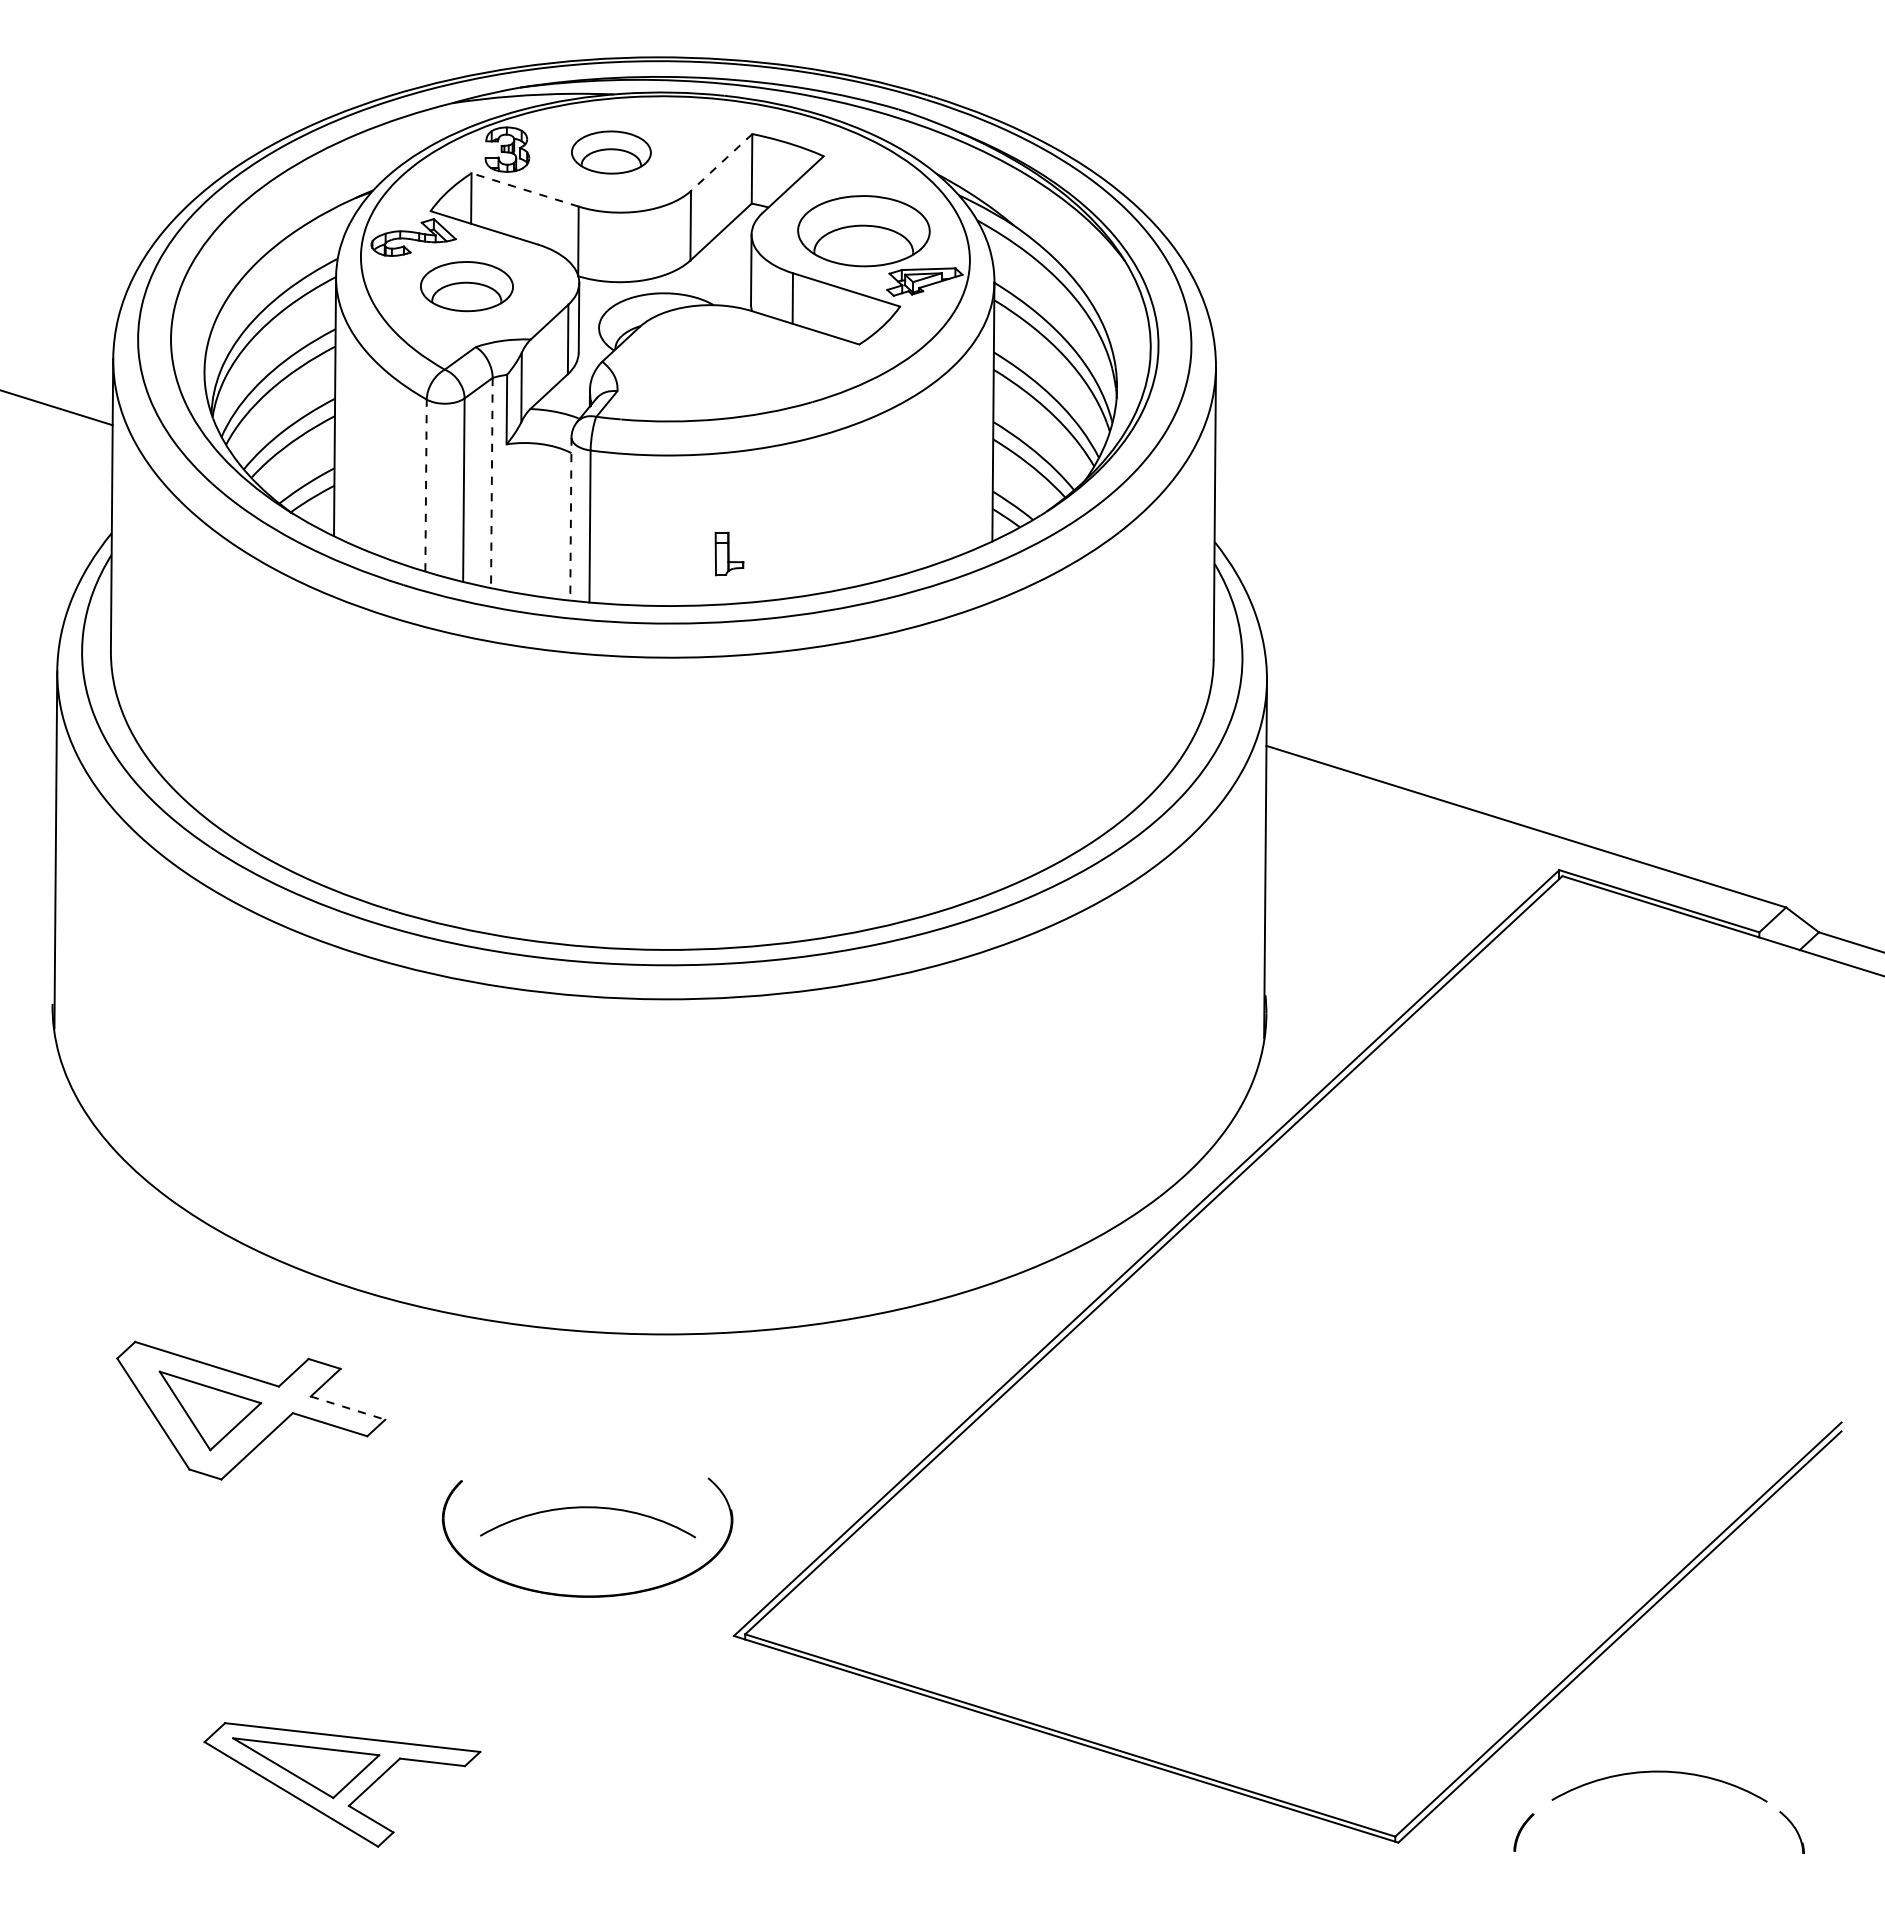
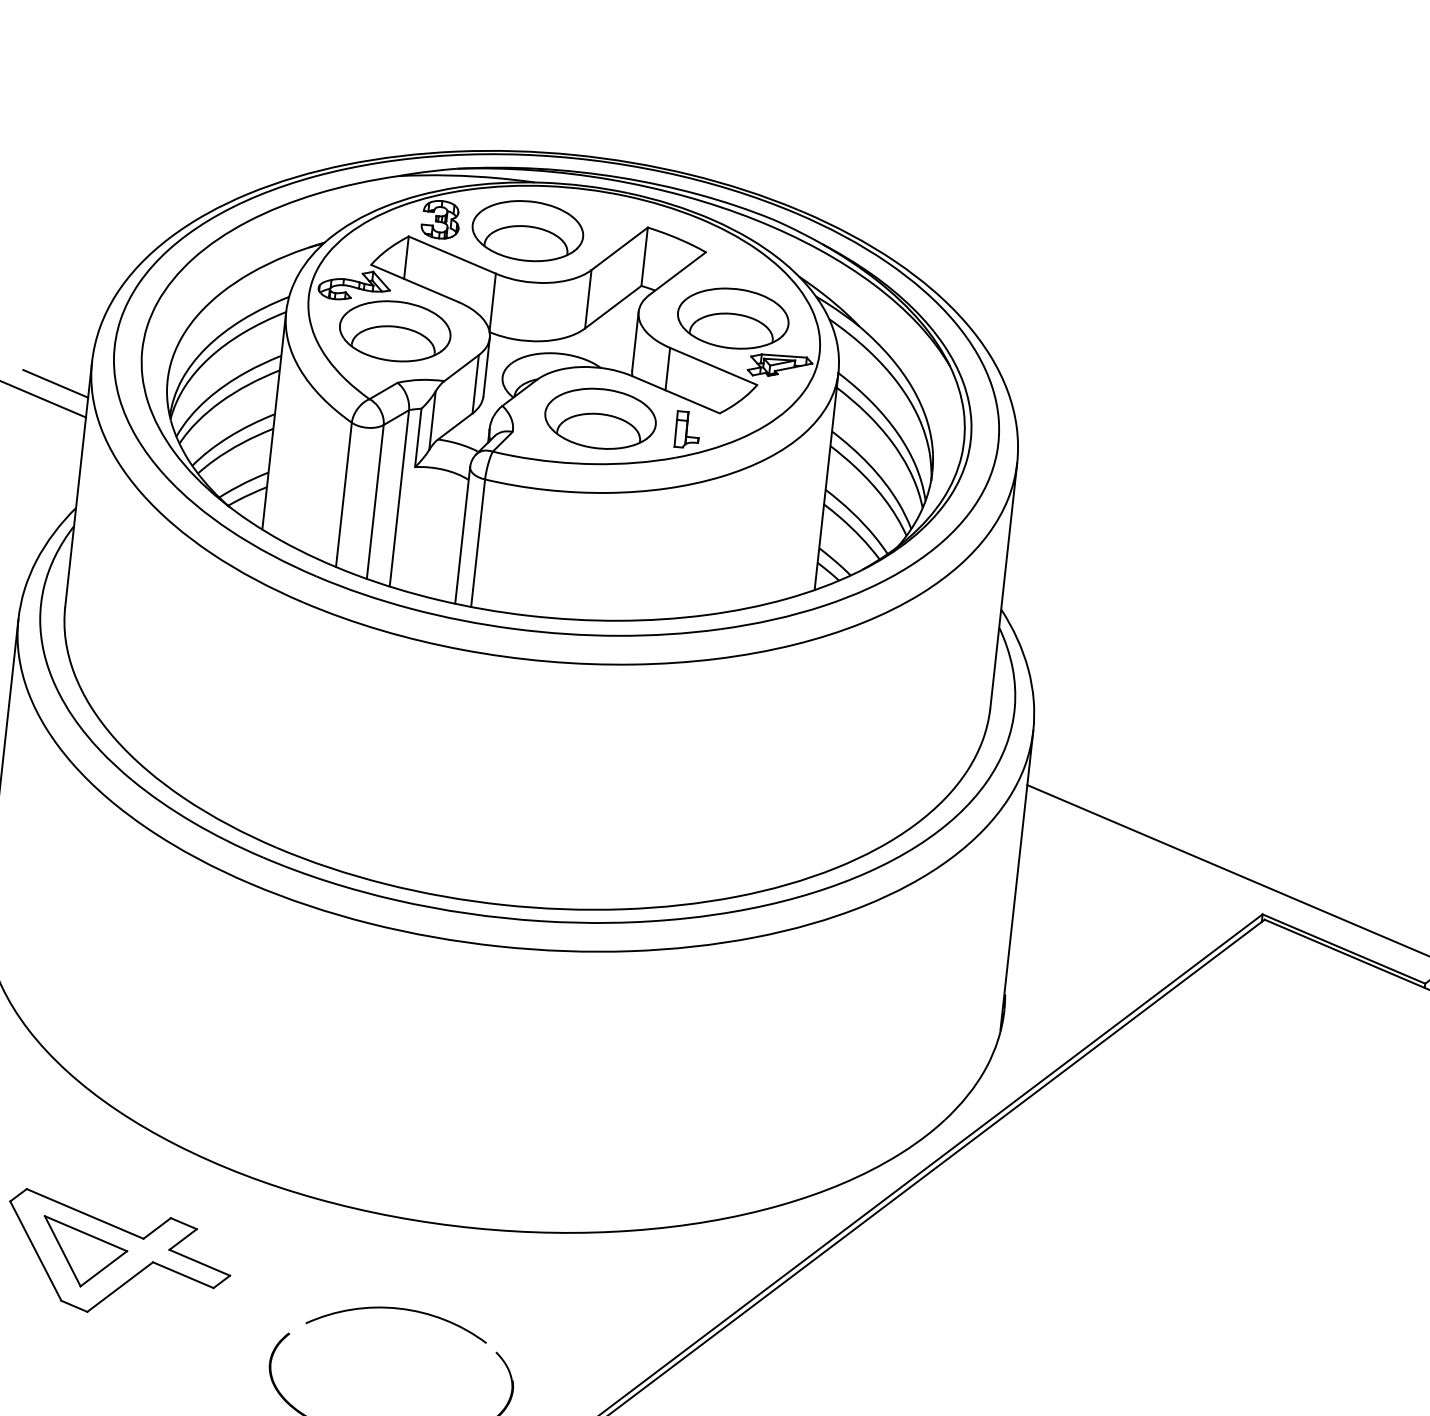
part: (611, 152) -> (528, 231), size x1.67
line: (721, 162) -> (619, 248), dashed -> solid
line: (524, 189) -> (451, 254), dashed -> solid
part: (466, 286) -> (394, 331), size x1.43
part: (719, 365) -> (600, 419), added
line: (72, 388) -> (55, 383), added
line: (491, 483) -> (399, 498), dashed -> solid
line: (426, 485) -> (344, 494), dashed -> solid
line: (570, 519) -> (462, 535), dashed -> solid
part: (729, 553) -> (687, 429), moved
line: (348, 1408) -> (200, 1263), dashed -> solid
arc: (587, 1508) -> (398, 1309), moved

